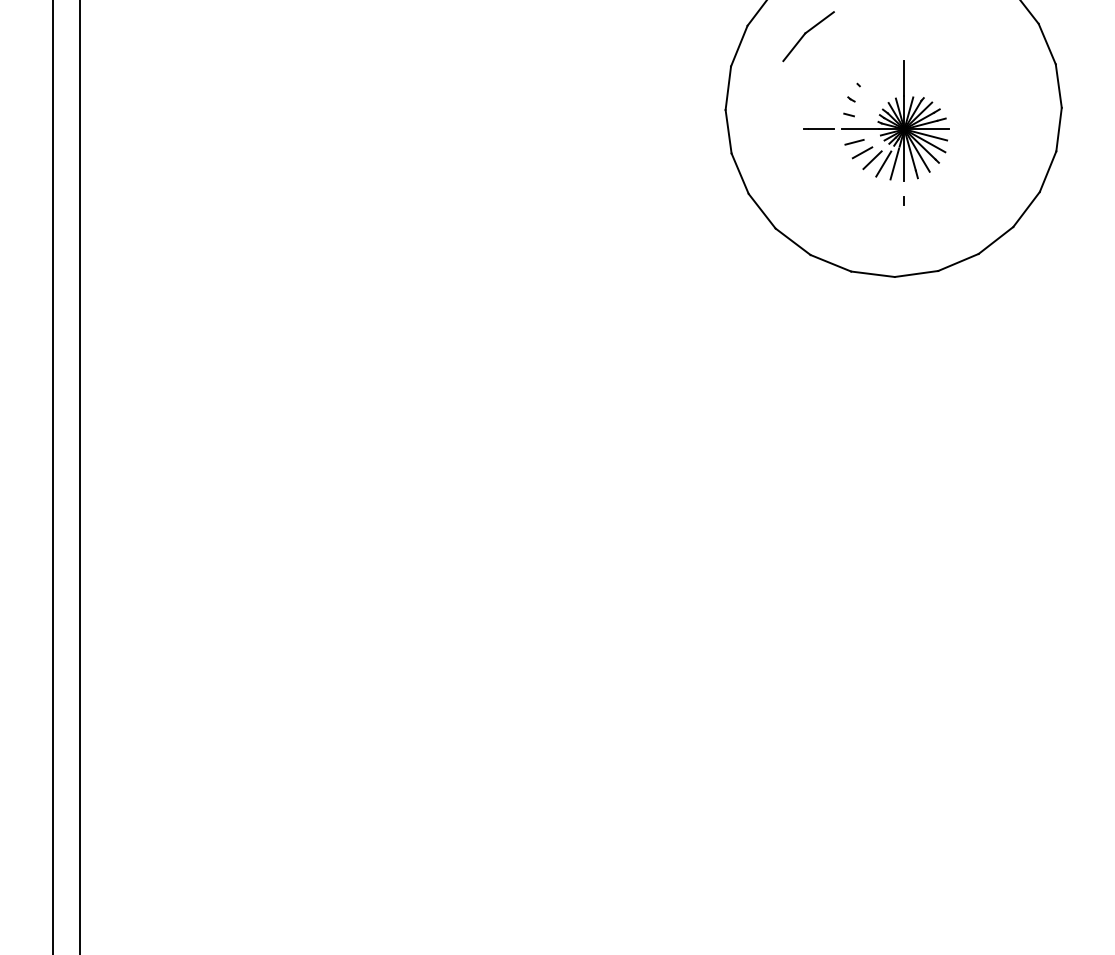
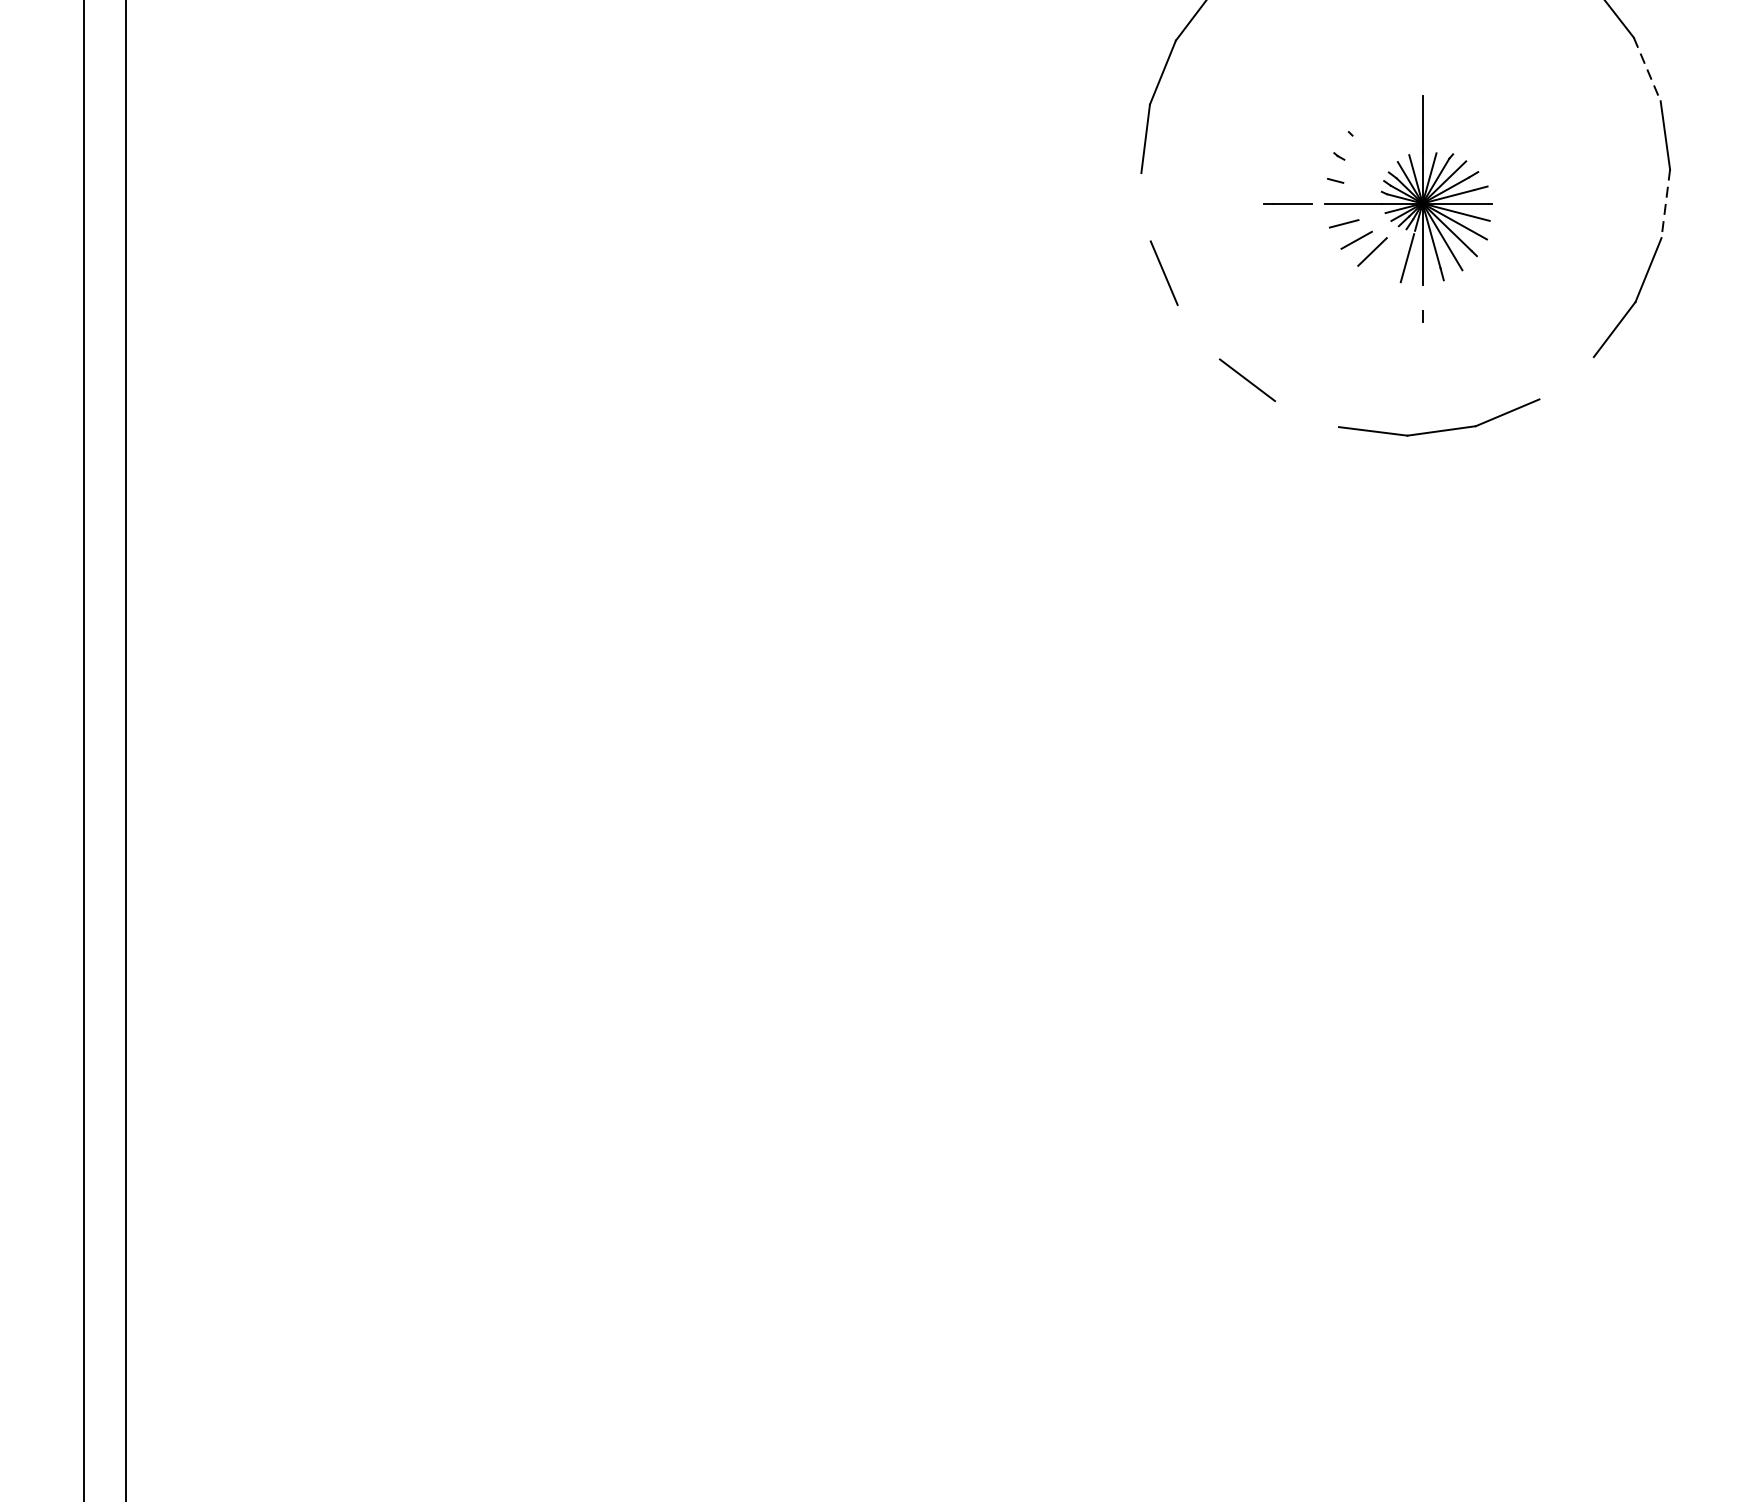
part: (808, 36) -> (1271, 57), removed
line: (1047, 44) -> (1647, 70), solid -> dashed
line: (1059, 129) -> (1666, 203), solid -> dashed
line: (728, 131) -> (1145, 206), removed
line: (883, 163) -> (1389, 257), removed
line: (761, 210) -> (1197, 331), removed
line: (995, 240) -> (1565, 378), removed
line: (830, 263) -> (1306, 414), removed

